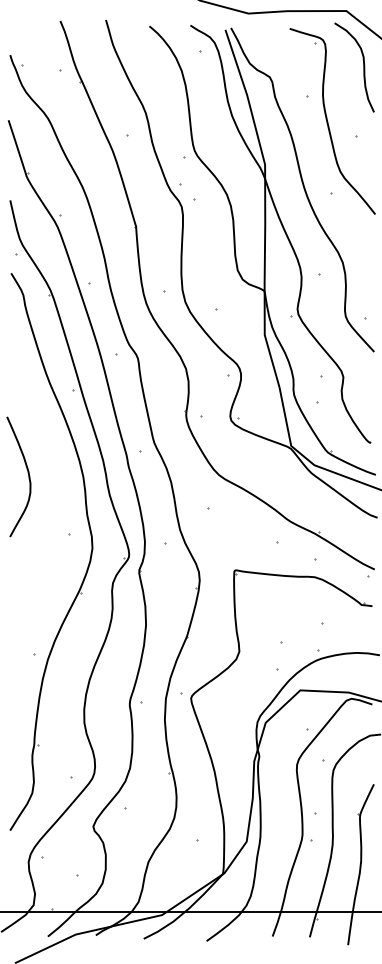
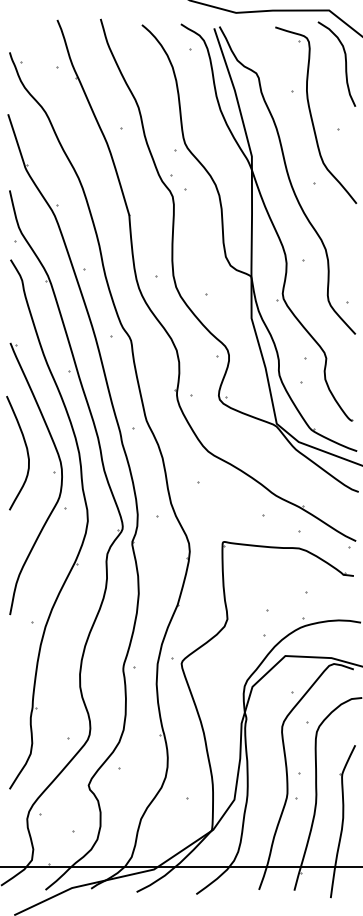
part: (56, 497) -> (53, 472), added

